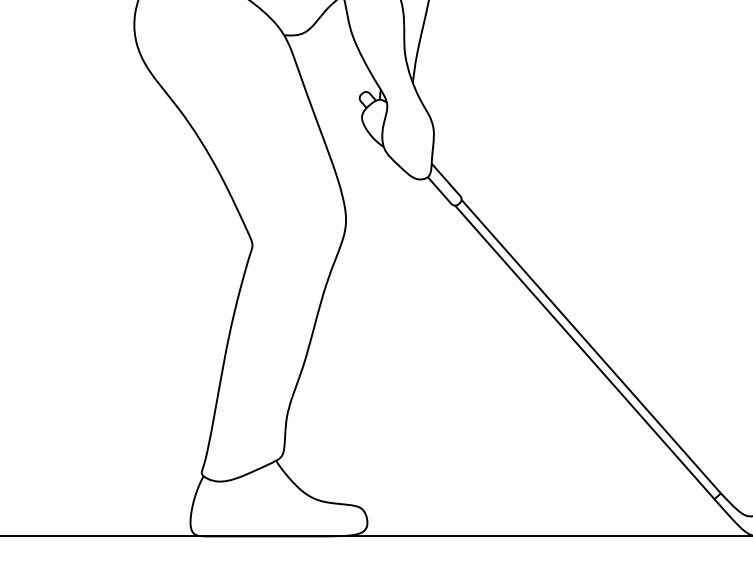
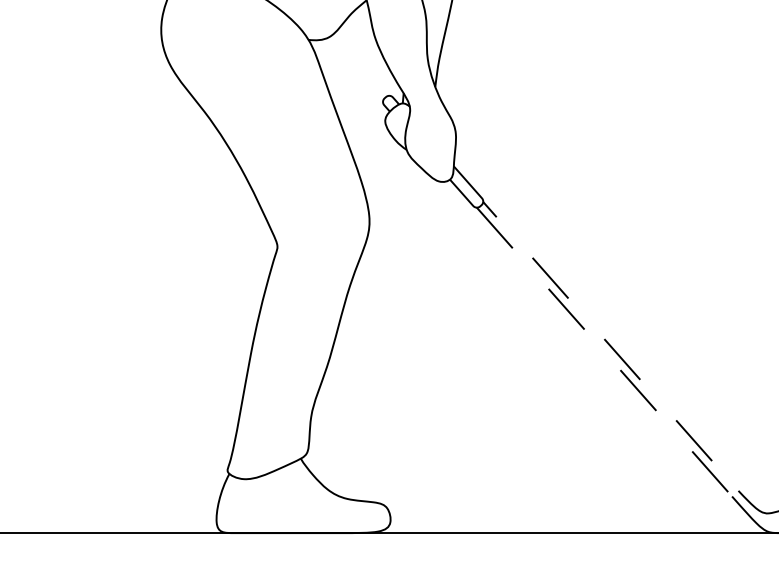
line: (717, 496) -> (735, 493), solid -> dashed

